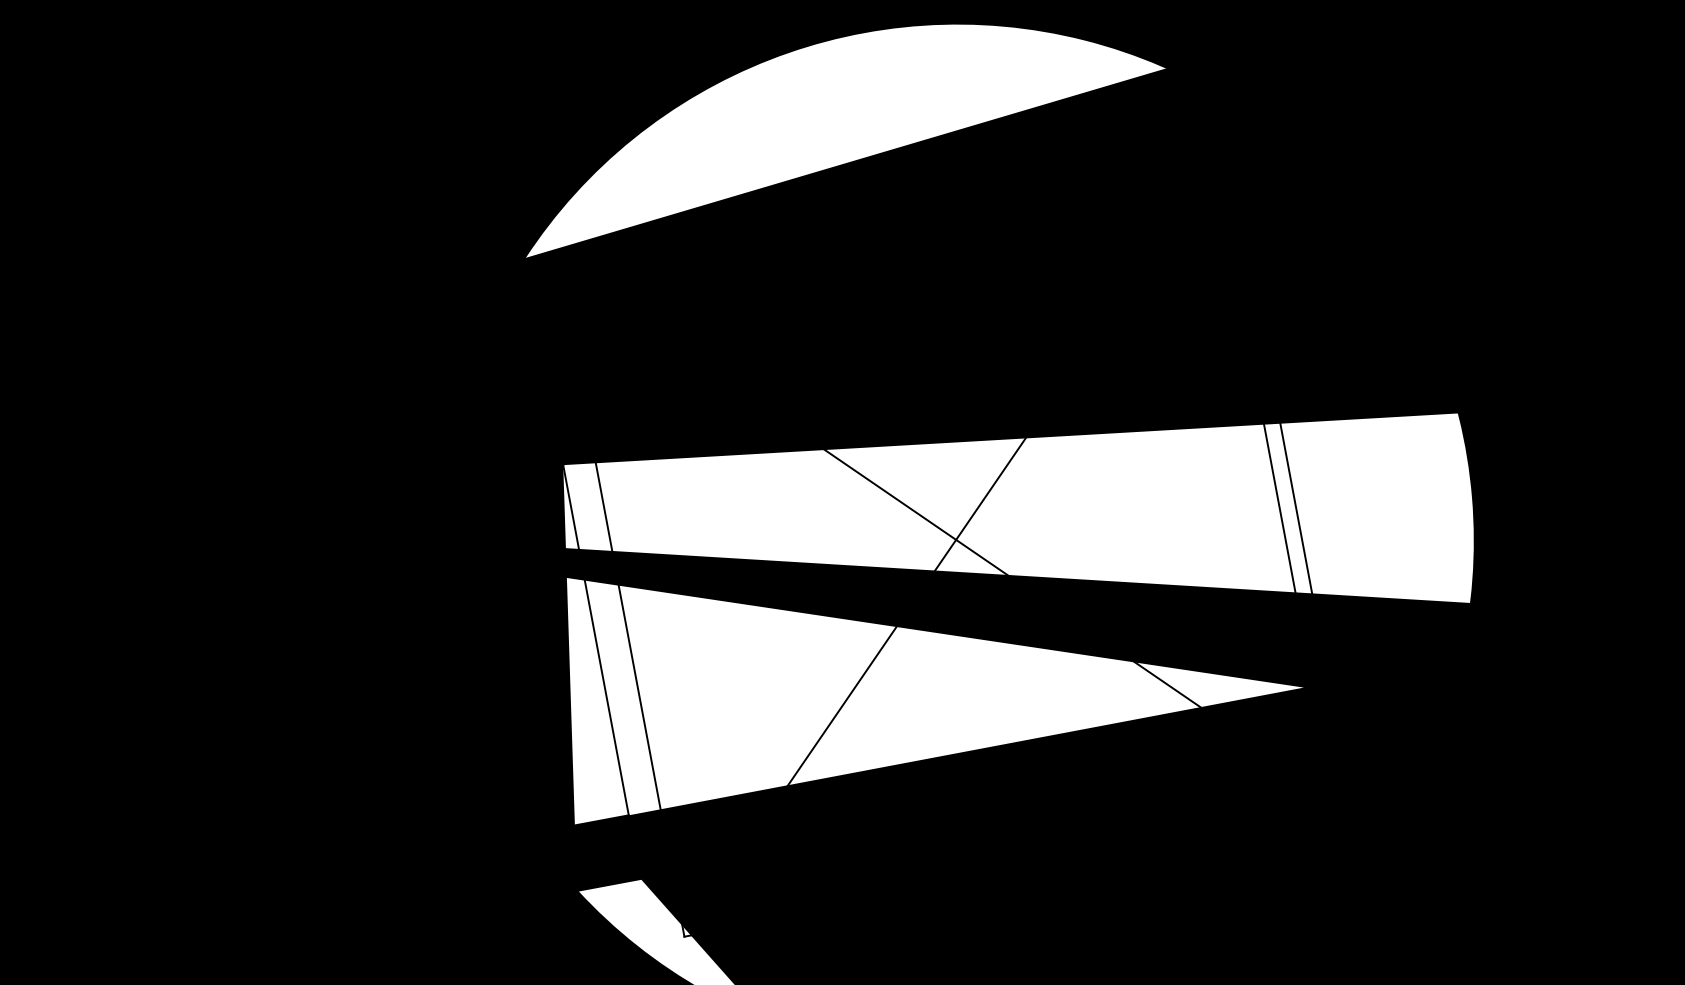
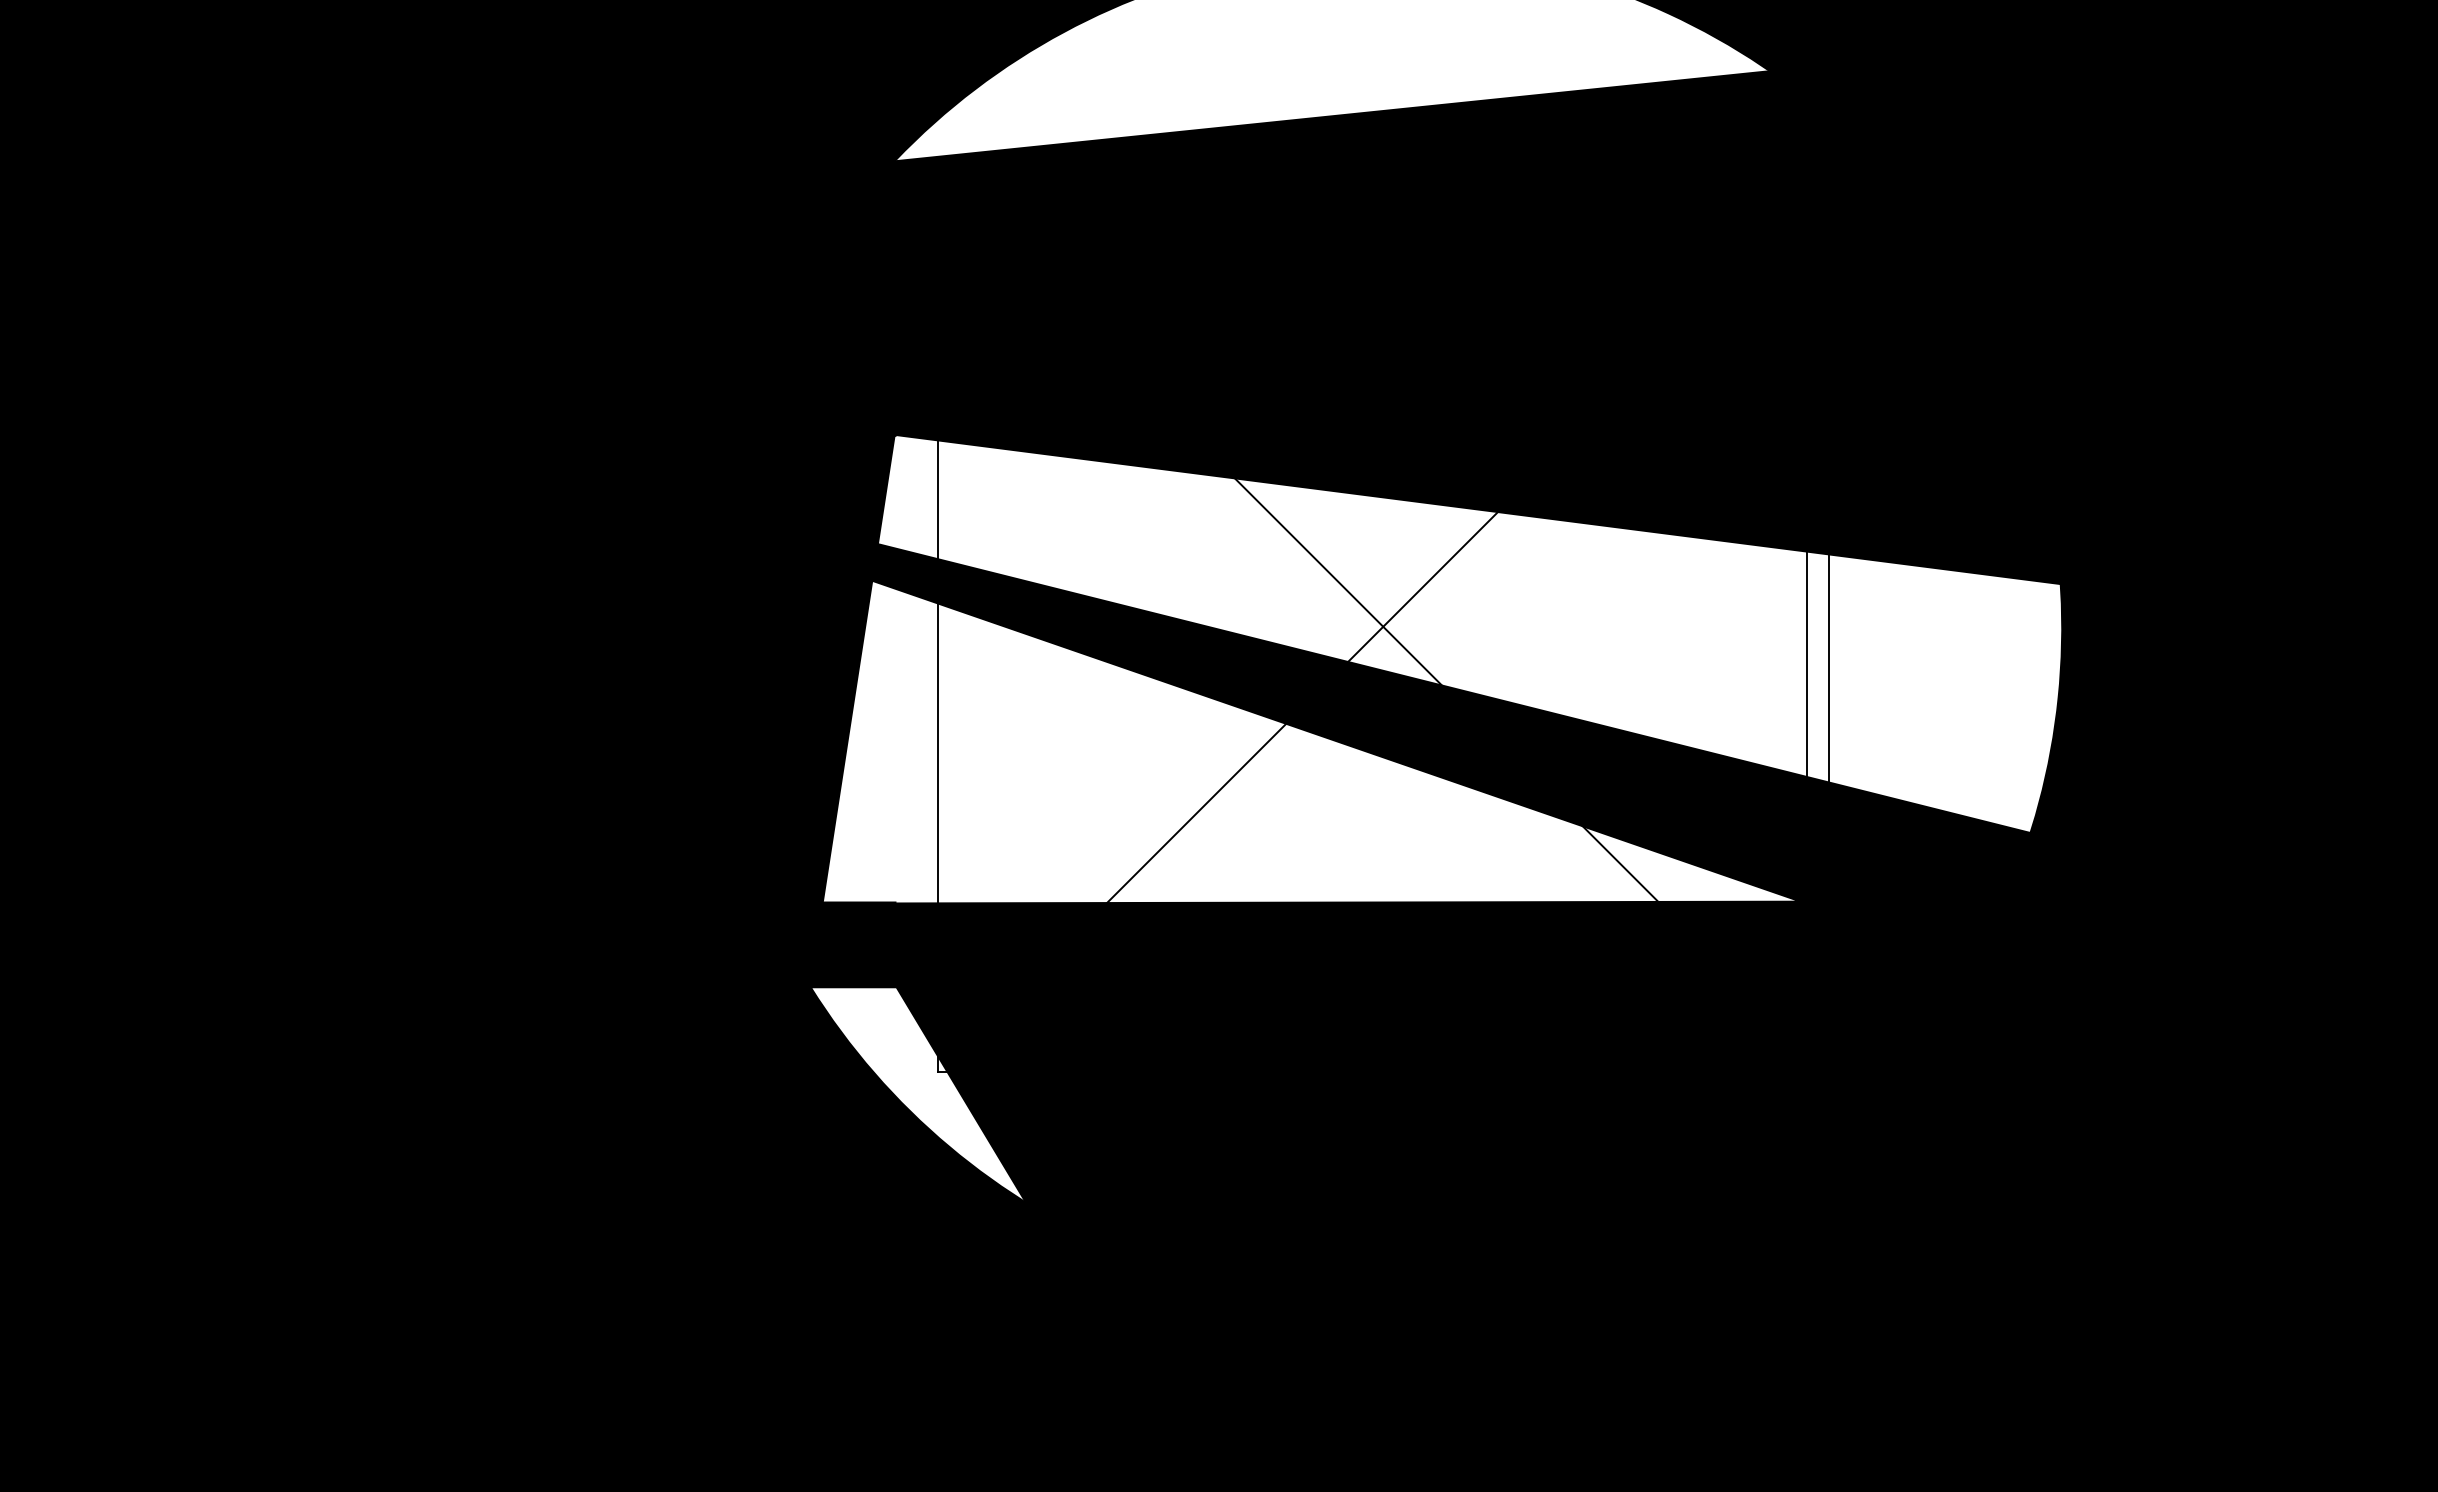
line: (595, 639) -> (895, 668), removed

